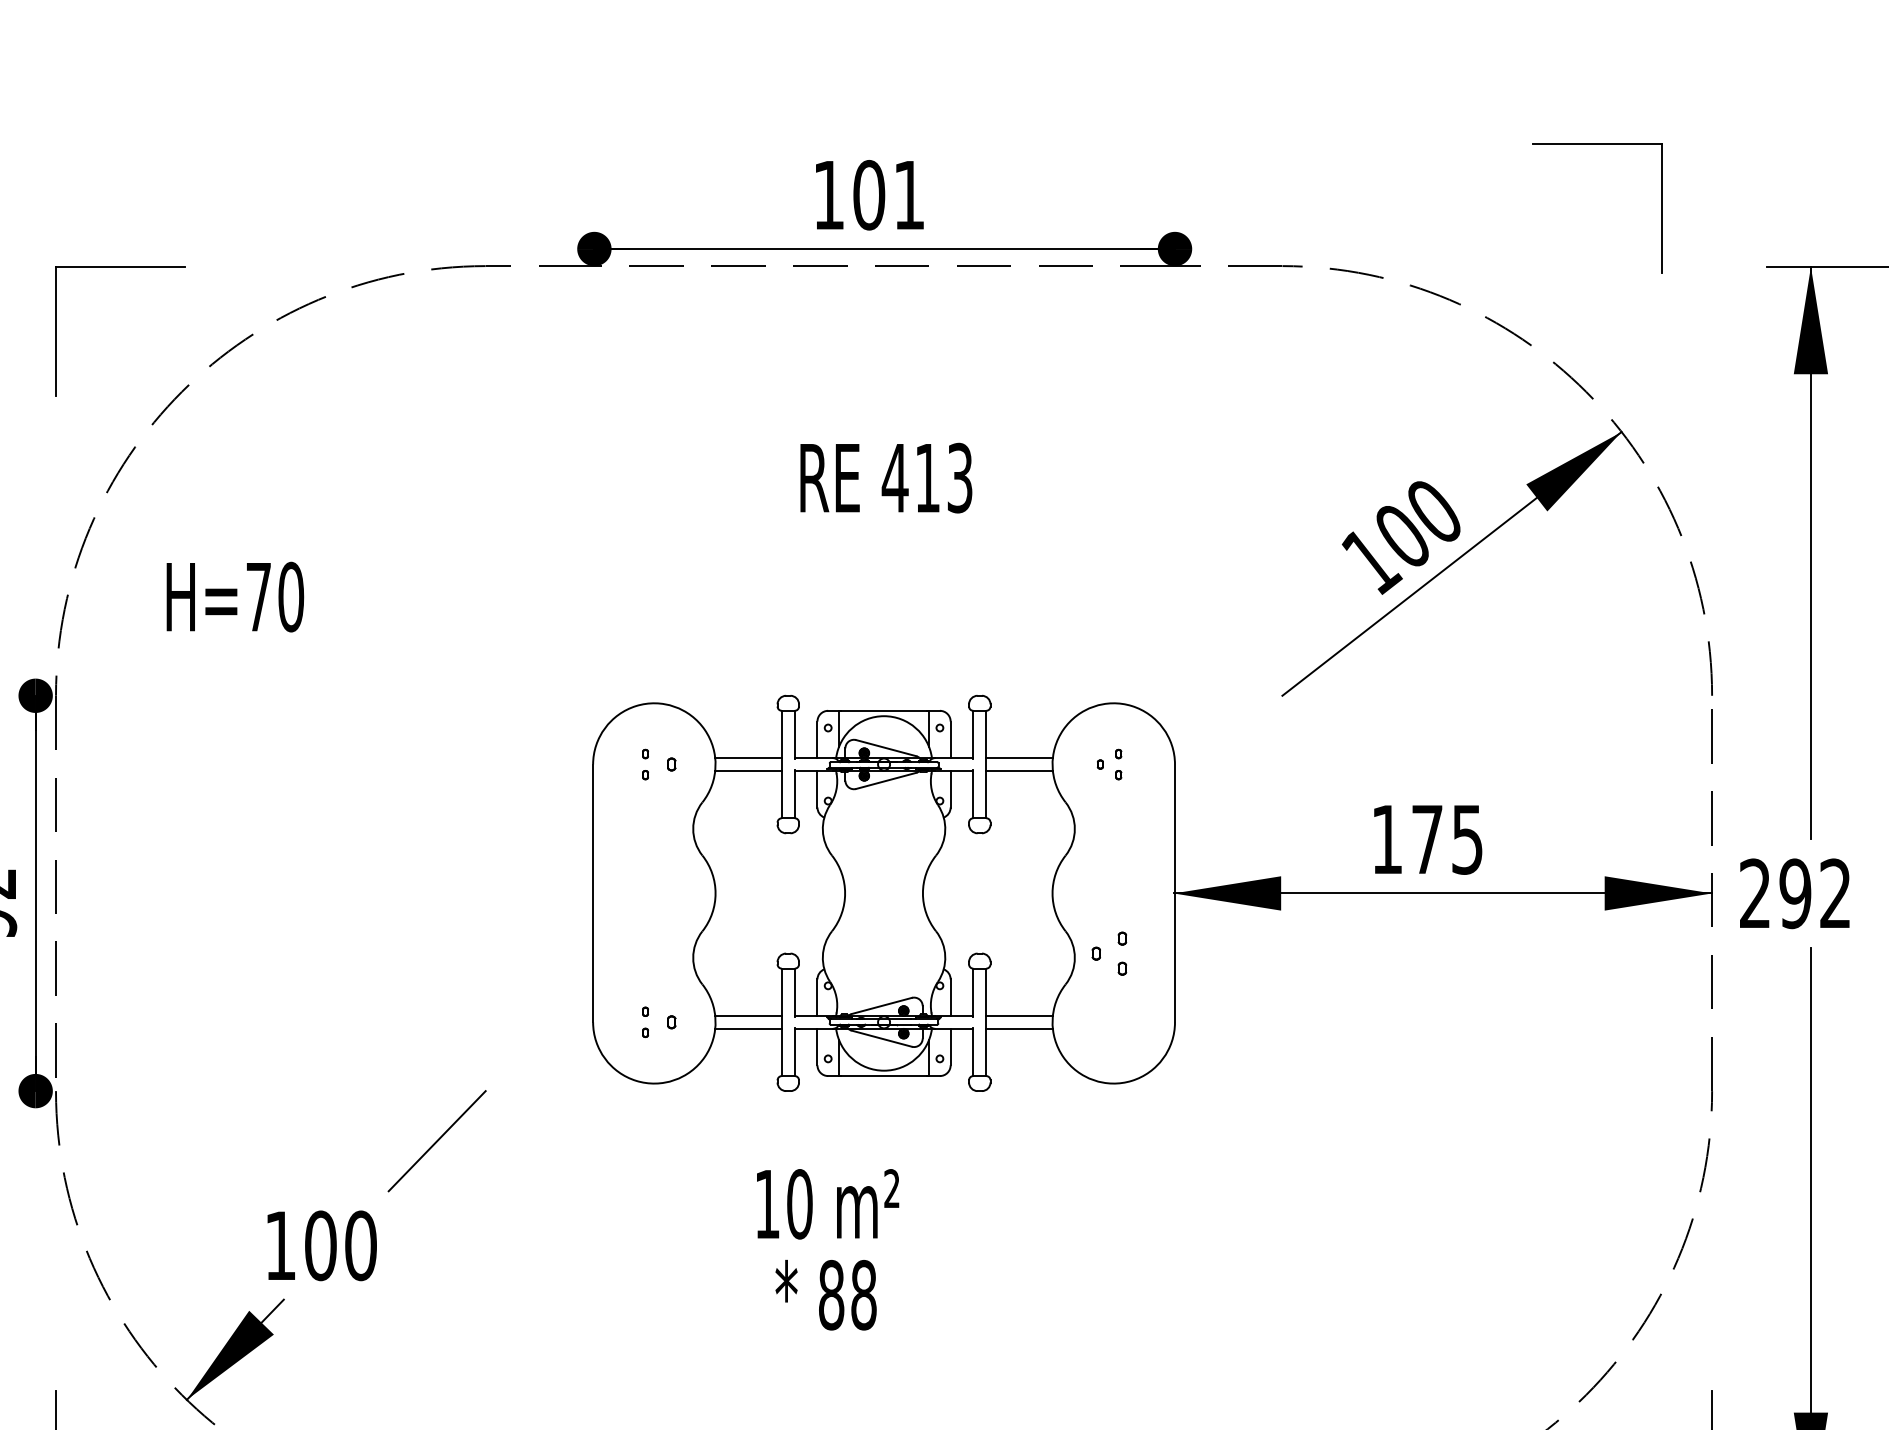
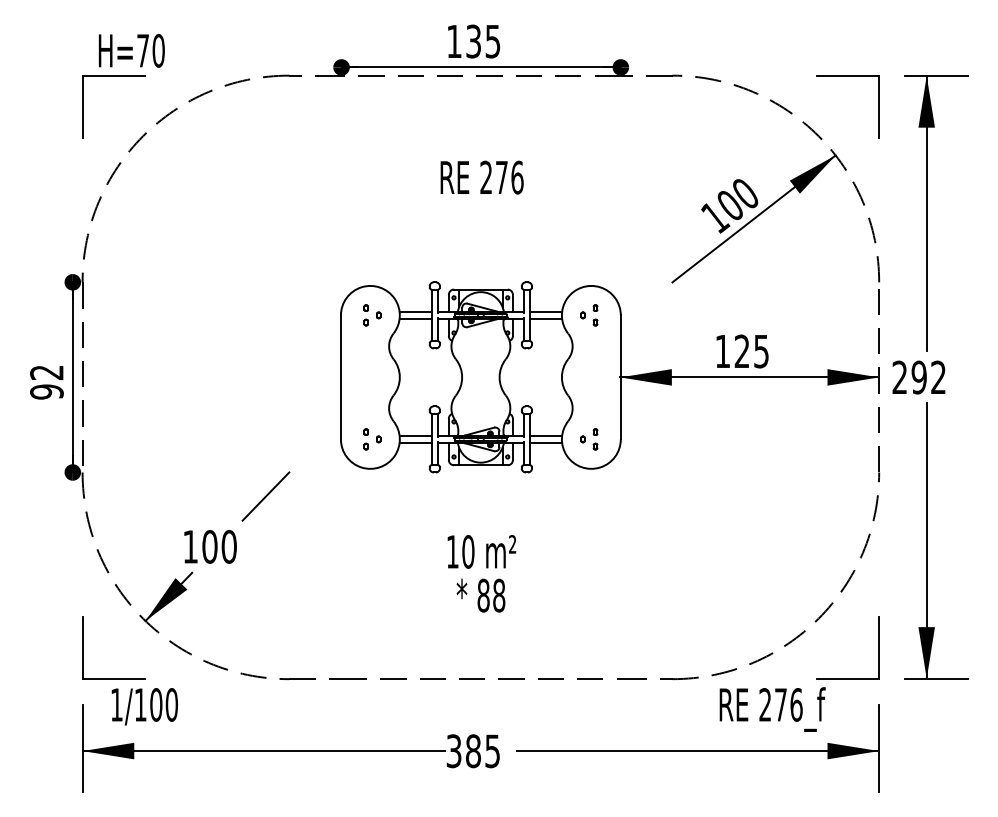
part: (1596, 145) -> (847, 76), moved
text: (889, 195) -> (483, 41), 101 -> 135
text: (926, 477) -> (501, 177), 413 -> 276
text: (234, 596) -> (131, 50), moved
part: (644, 764) -> (365, 315), size x1.43
part: (1109, 764) -> (589, 315), size x1.43
text: (1425, 837) -> (741, 350), 175 -> 125
part: (1109, 953) -> (589, 439), moved
part: (644, 1022) -> (365, 439), size x1.43
text: (827, 1249) -> (481, 573), moved

